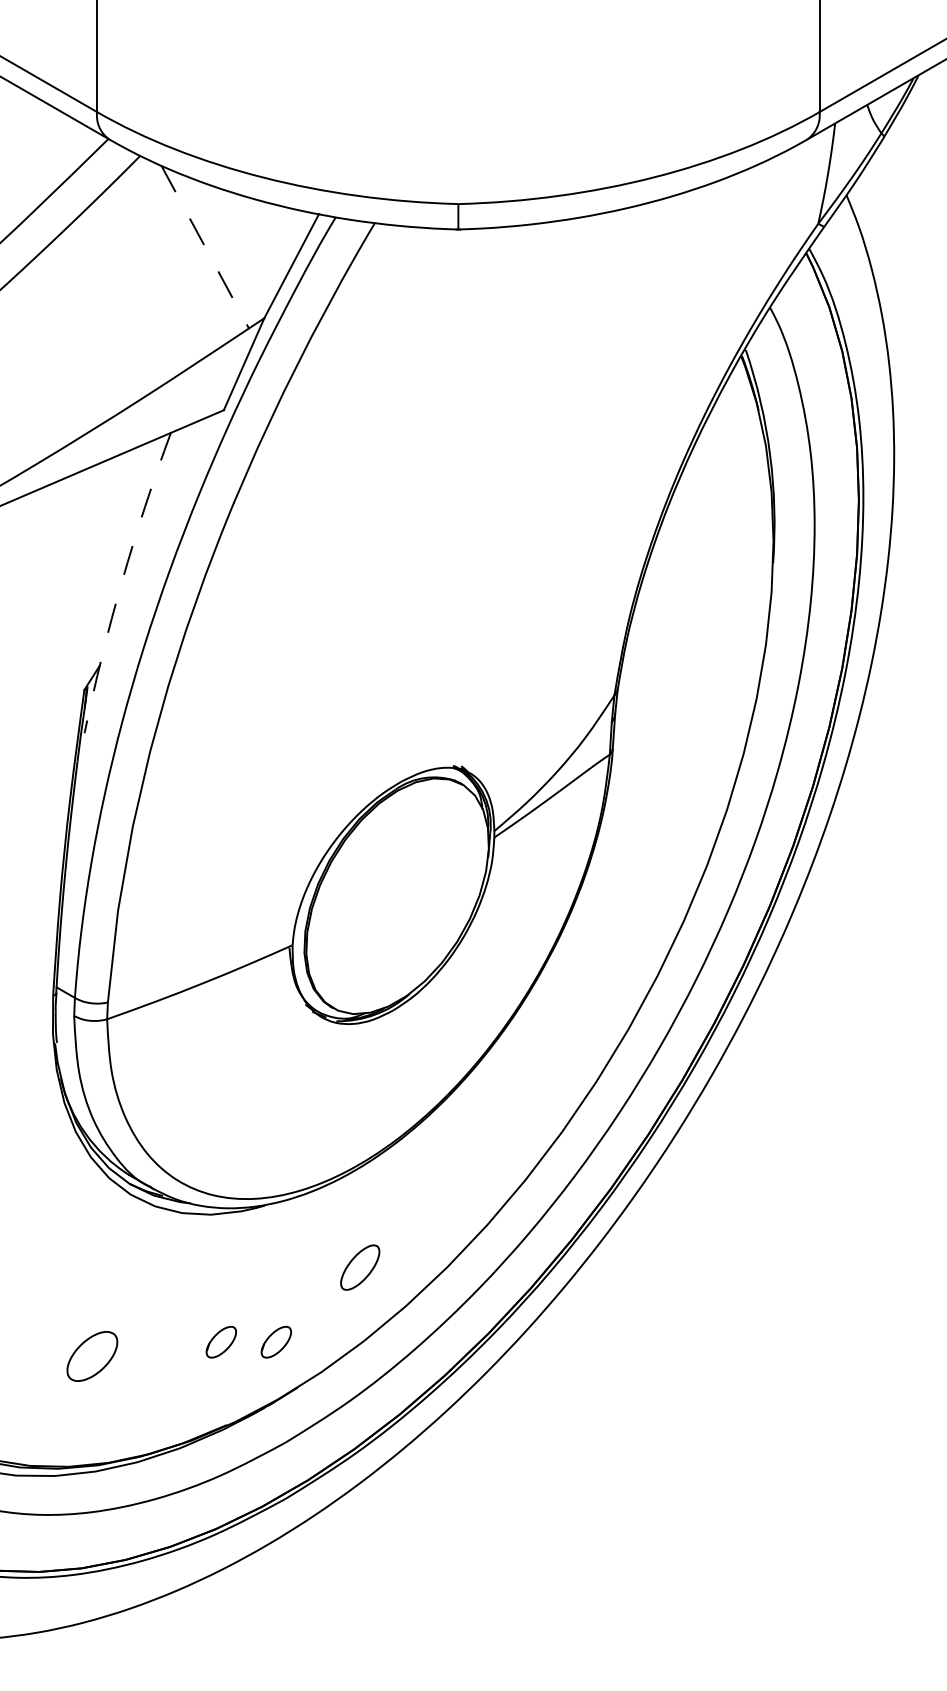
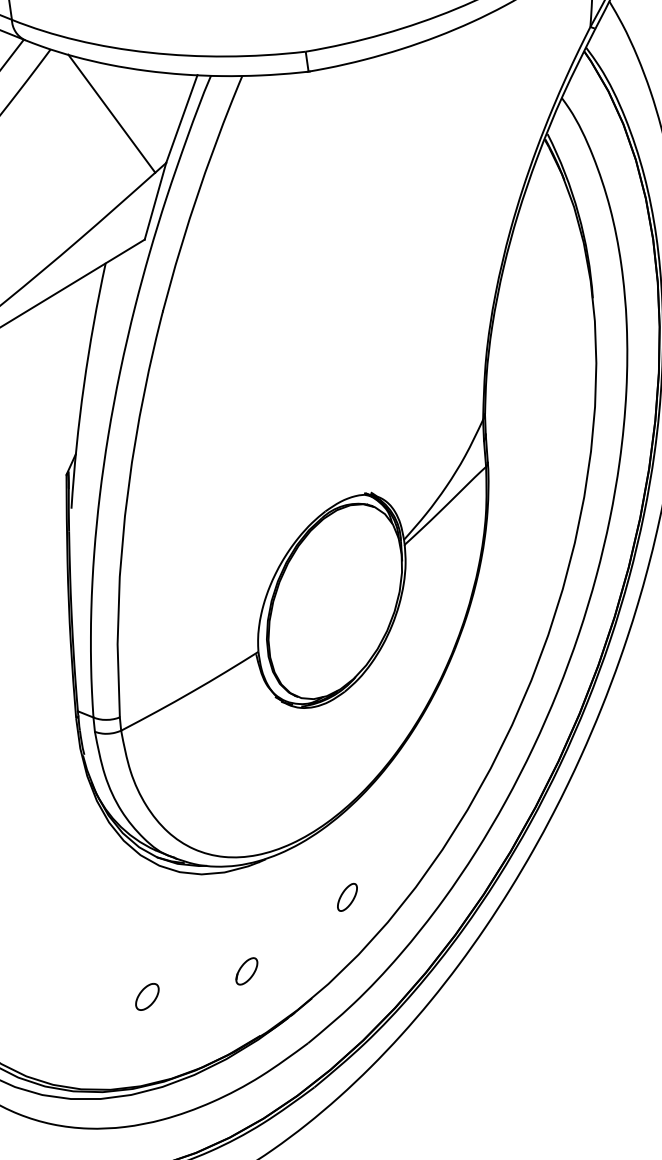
line: (205, 247) -> (112, 114), dashed -> solid
arc: (122, 581) -> (84, 385), dashed -> solid
part: (359, 1267) -> (346, 897), size x0.71
part: (275, 1341) -> (289, 964), removed
part: (92, 1356) -> (147, 996), size x0.62

